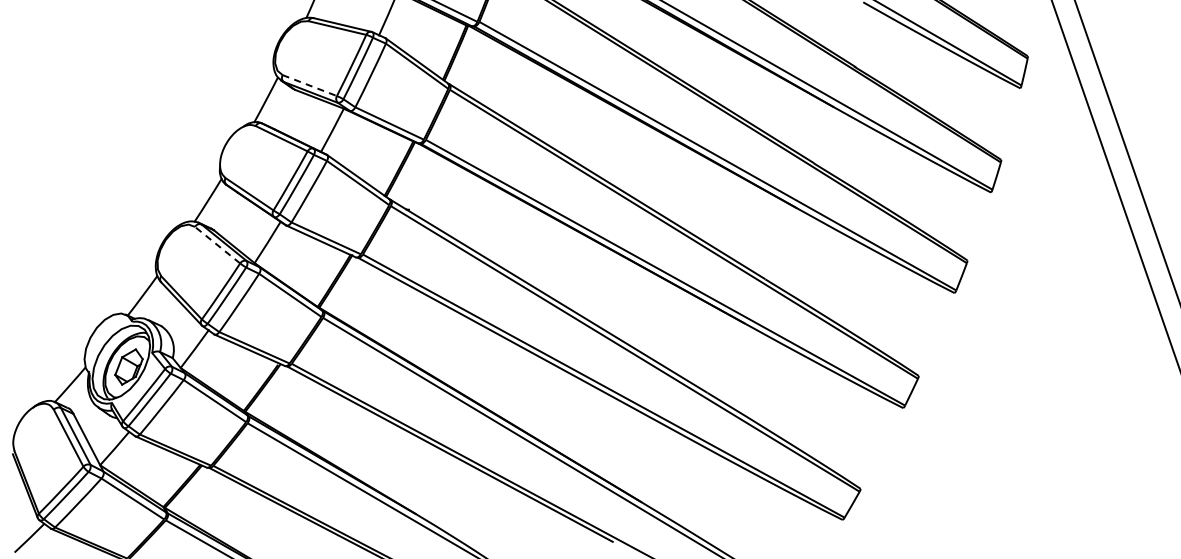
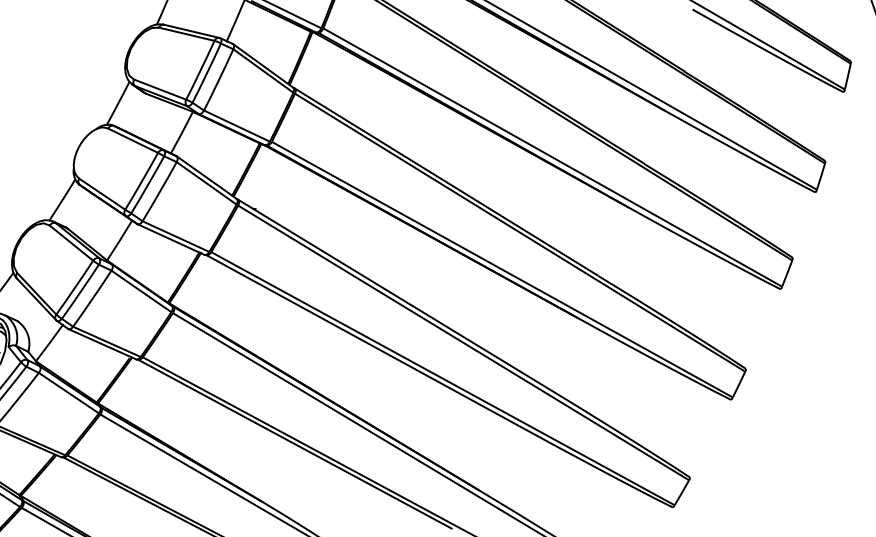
line: (310, 85) -> (160, 89), dashed -> solid
line: (217, 244) -> (71, 242), dashed -> solid

